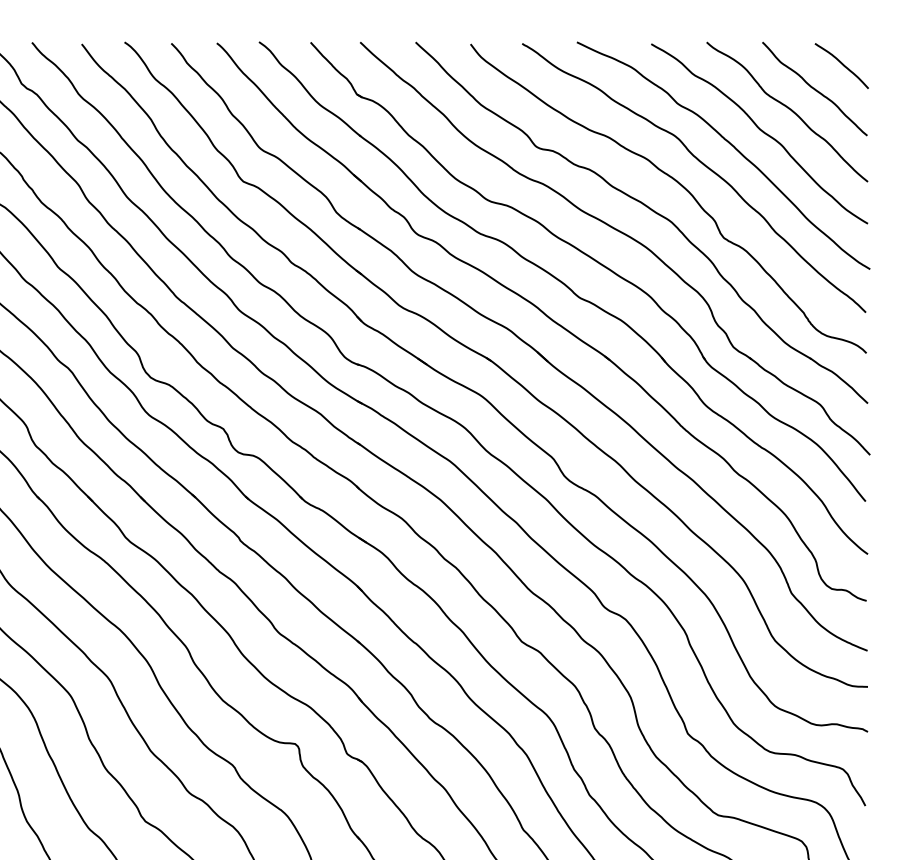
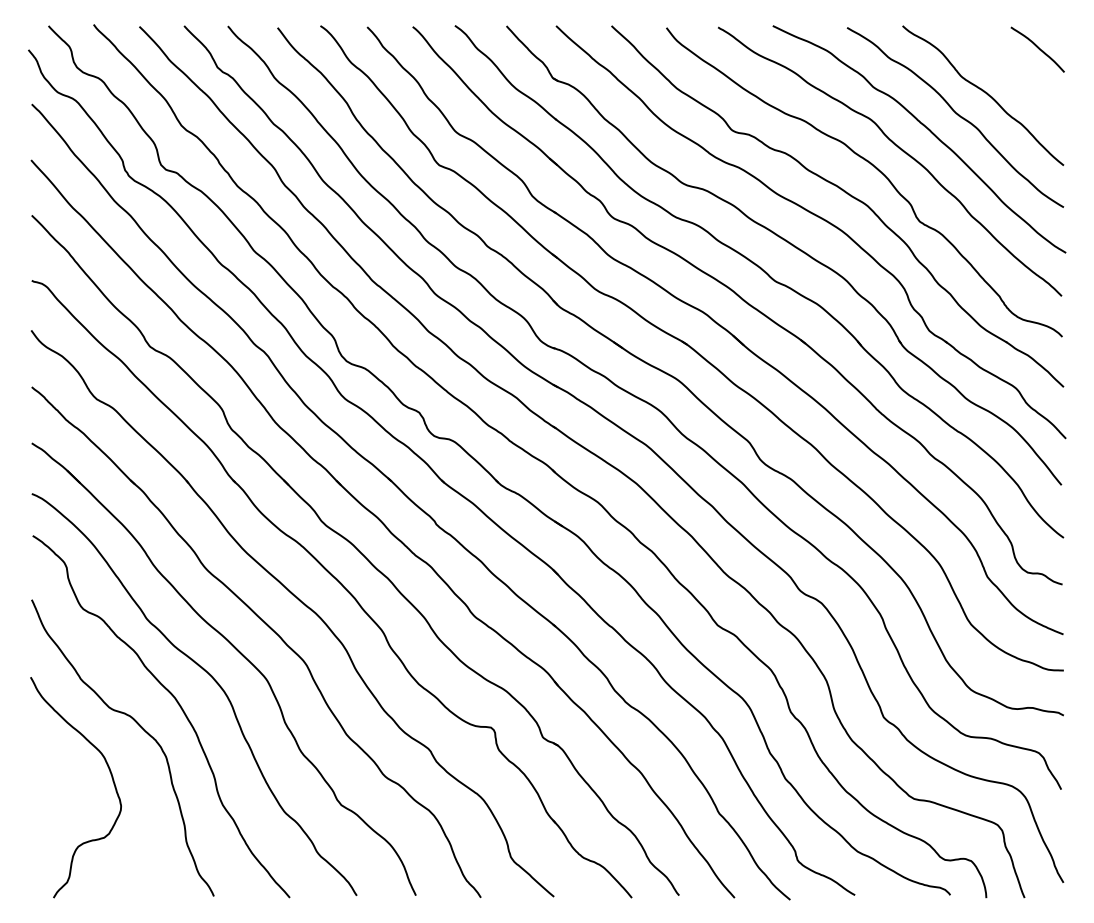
curve: (814, 88) -> (1010, 72), removed

